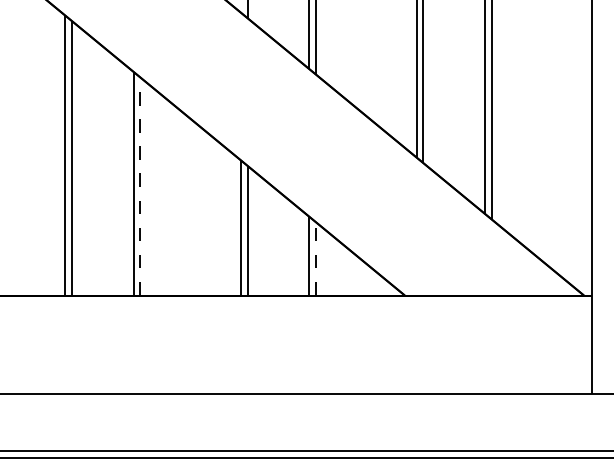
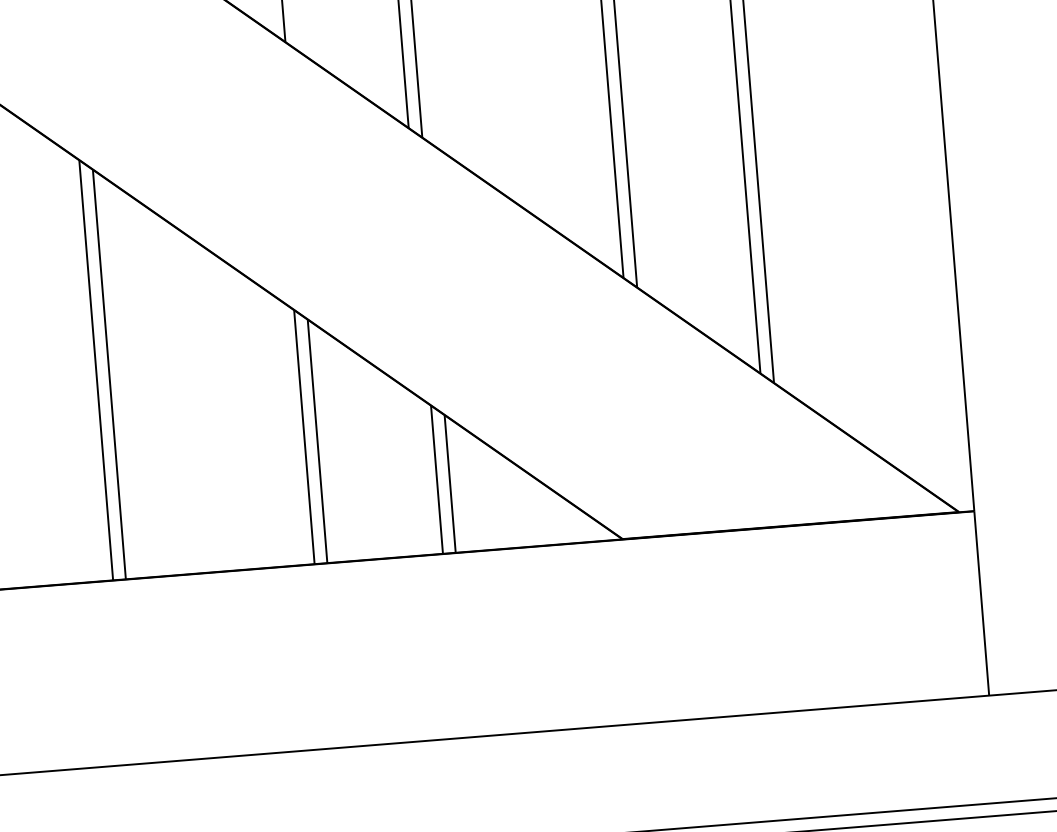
line: (140, 186) -> (109, 374), dashed -> solid
line: (316, 259) -> (451, 484), dashed -> solid

